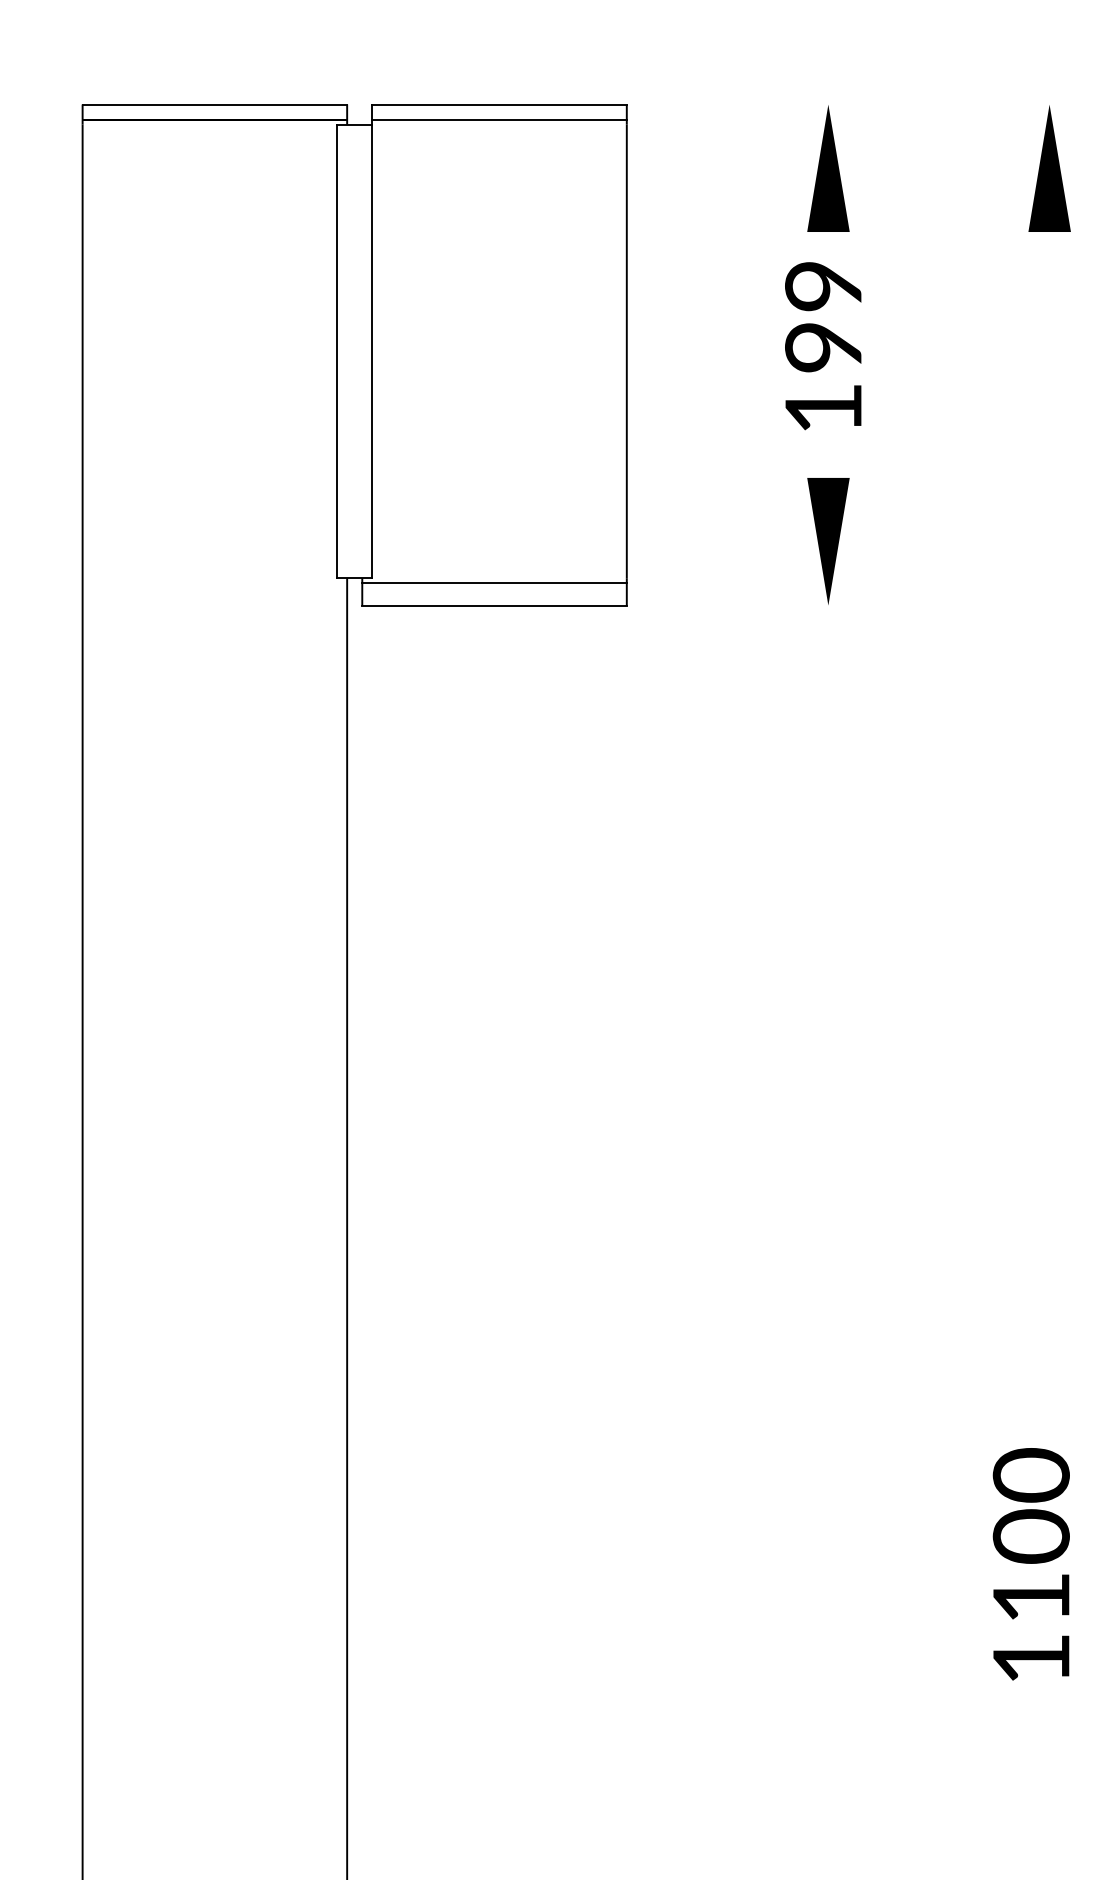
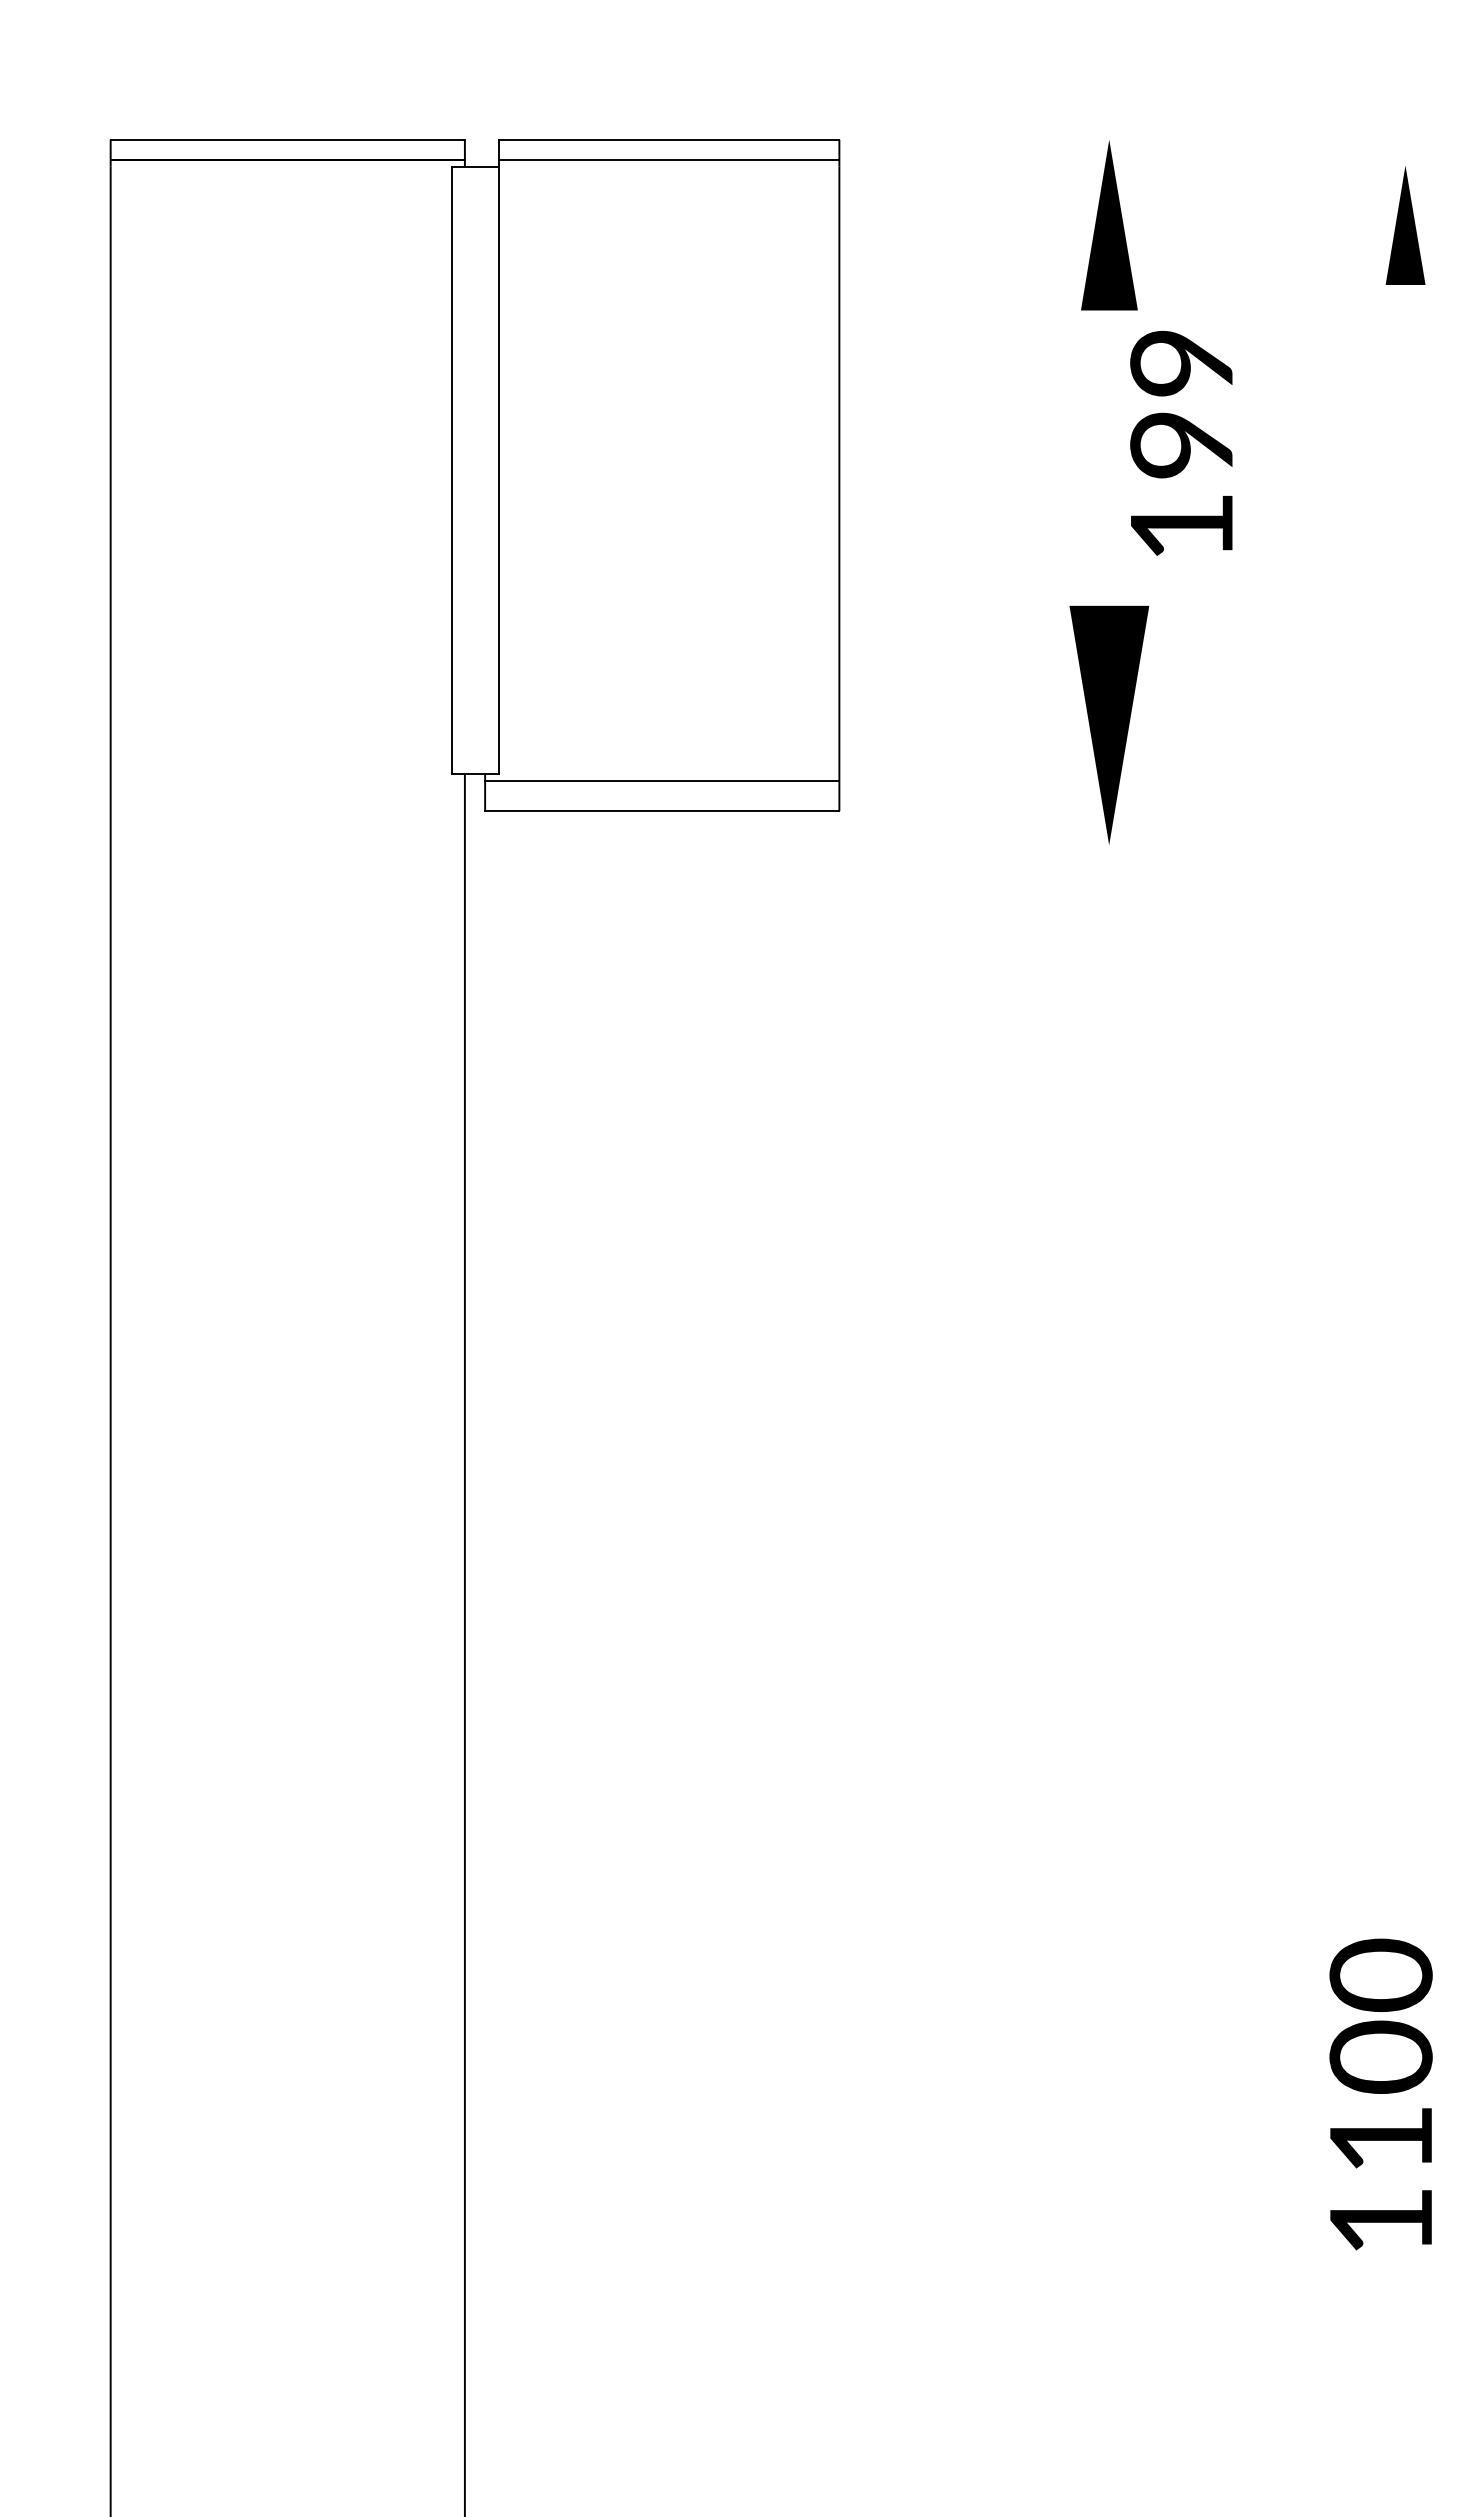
part: (1049, 168) -> (1405, 225), size x0.7
text: (823, 345) -> (1181, 442), moved
part: (828, 541) -> (1109, 724), size x1.4

